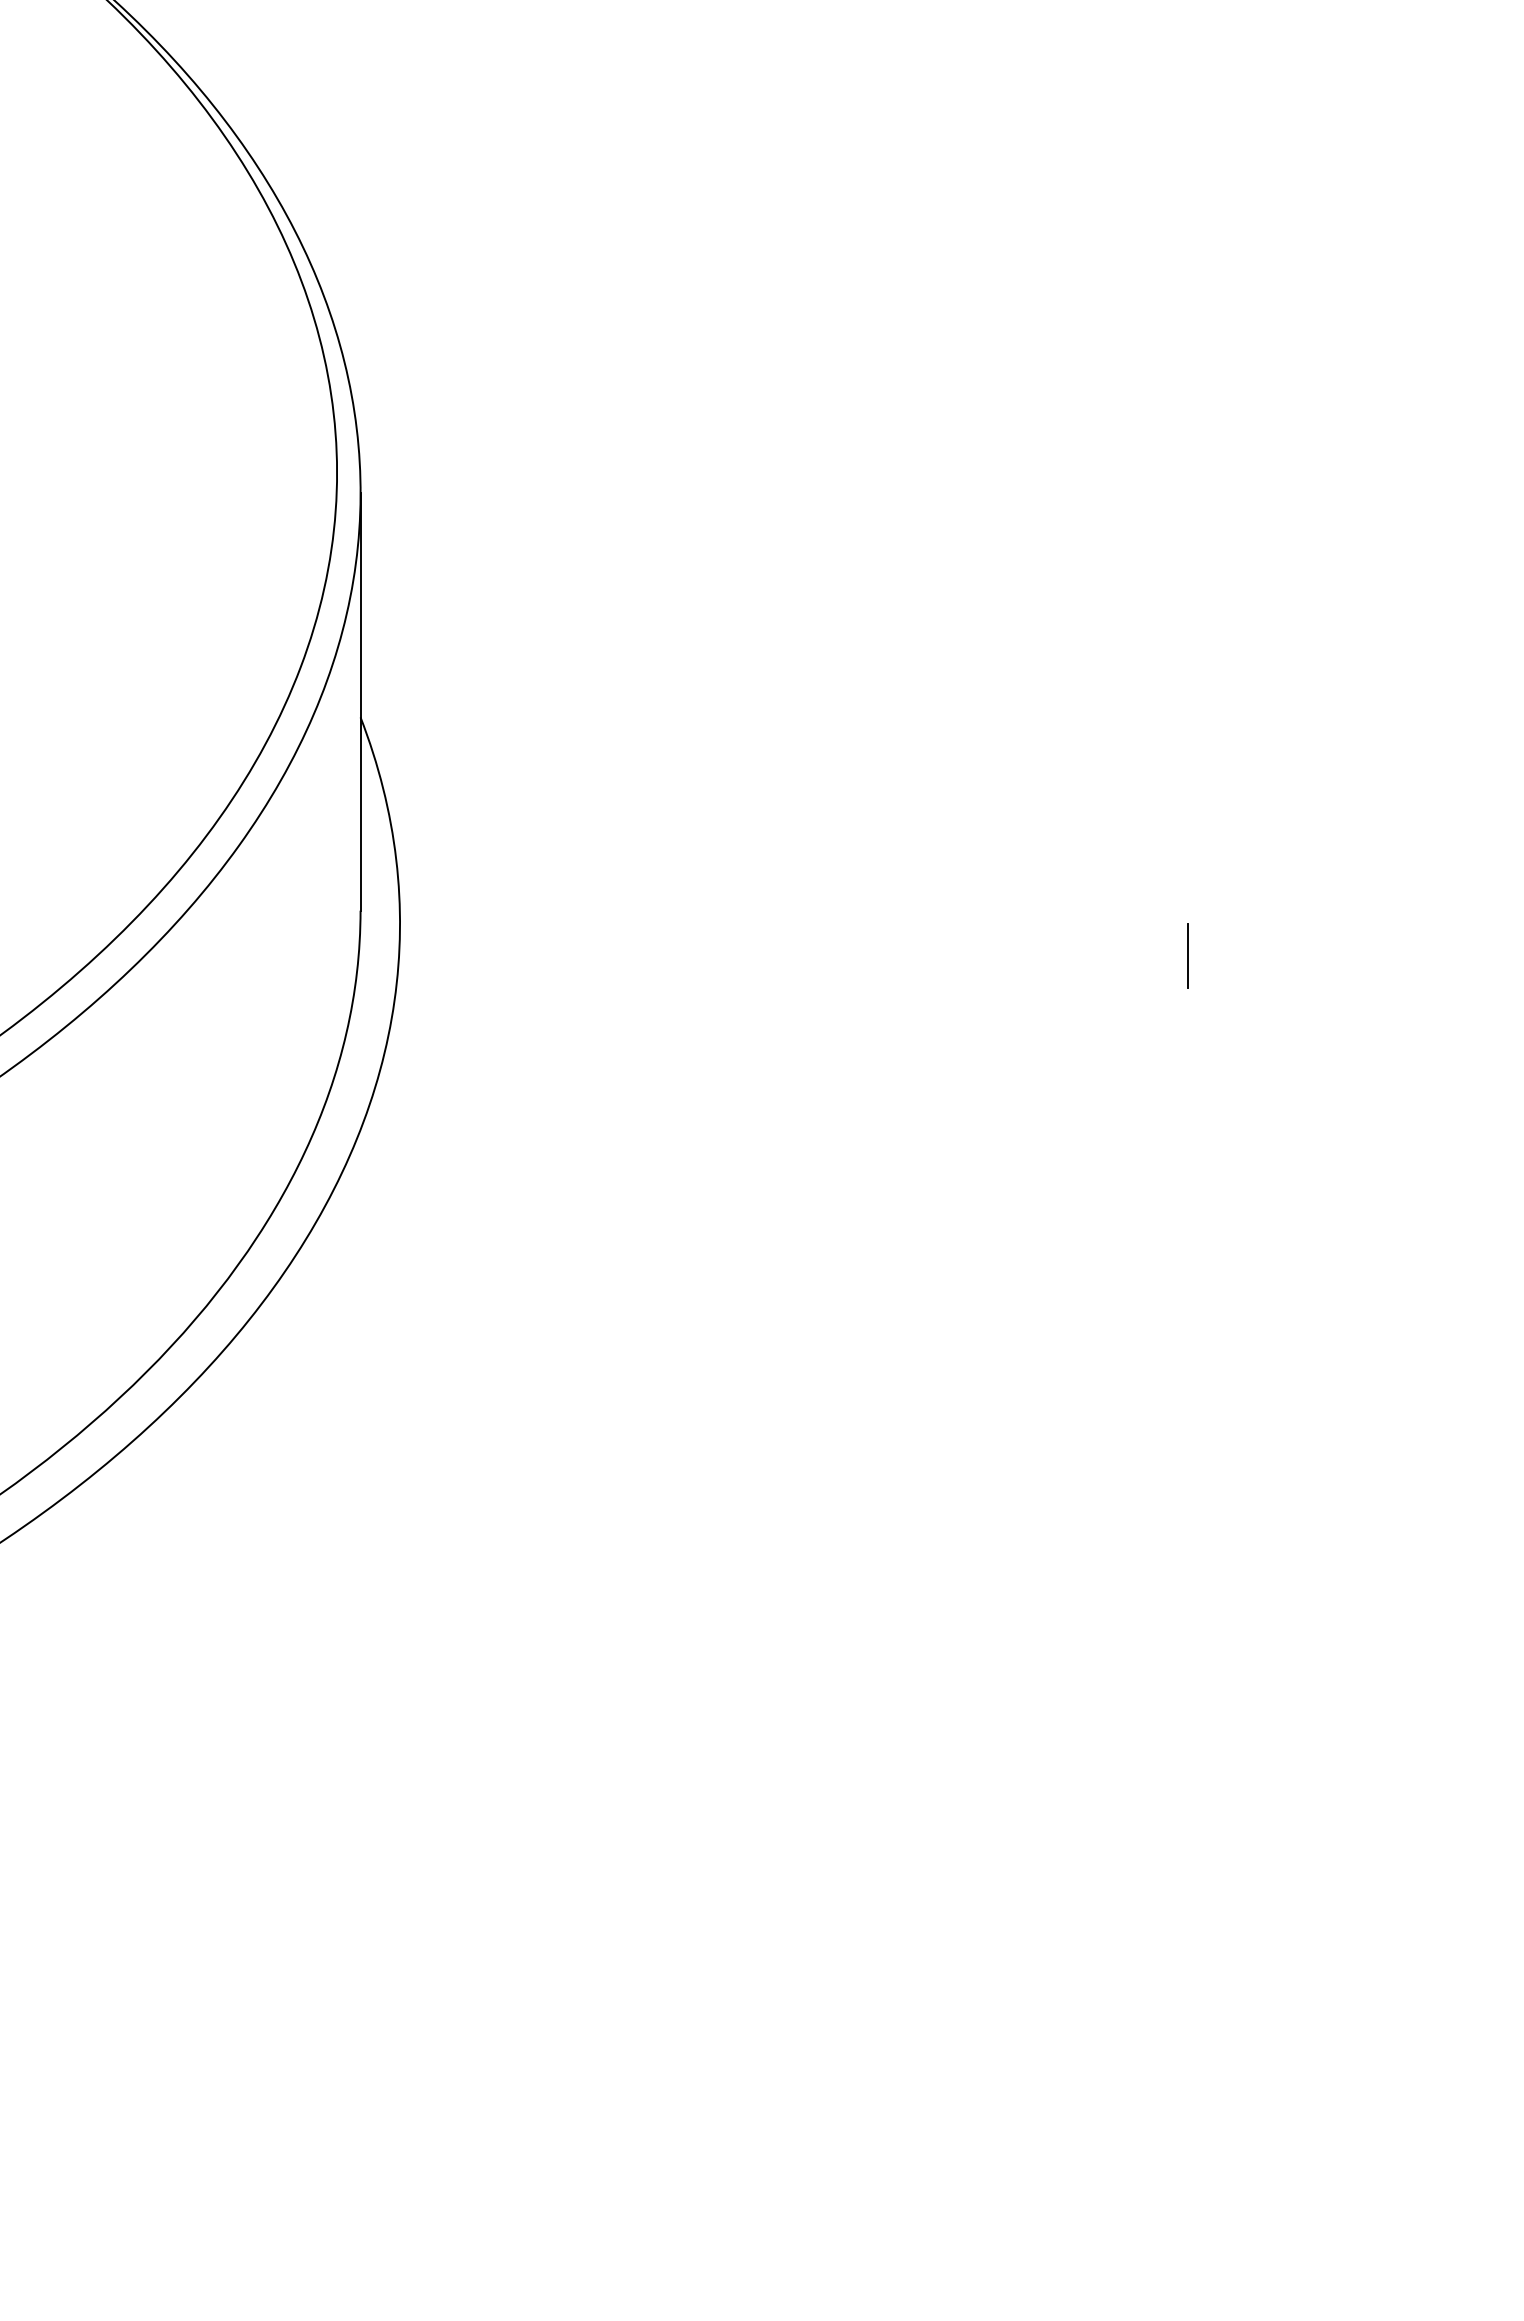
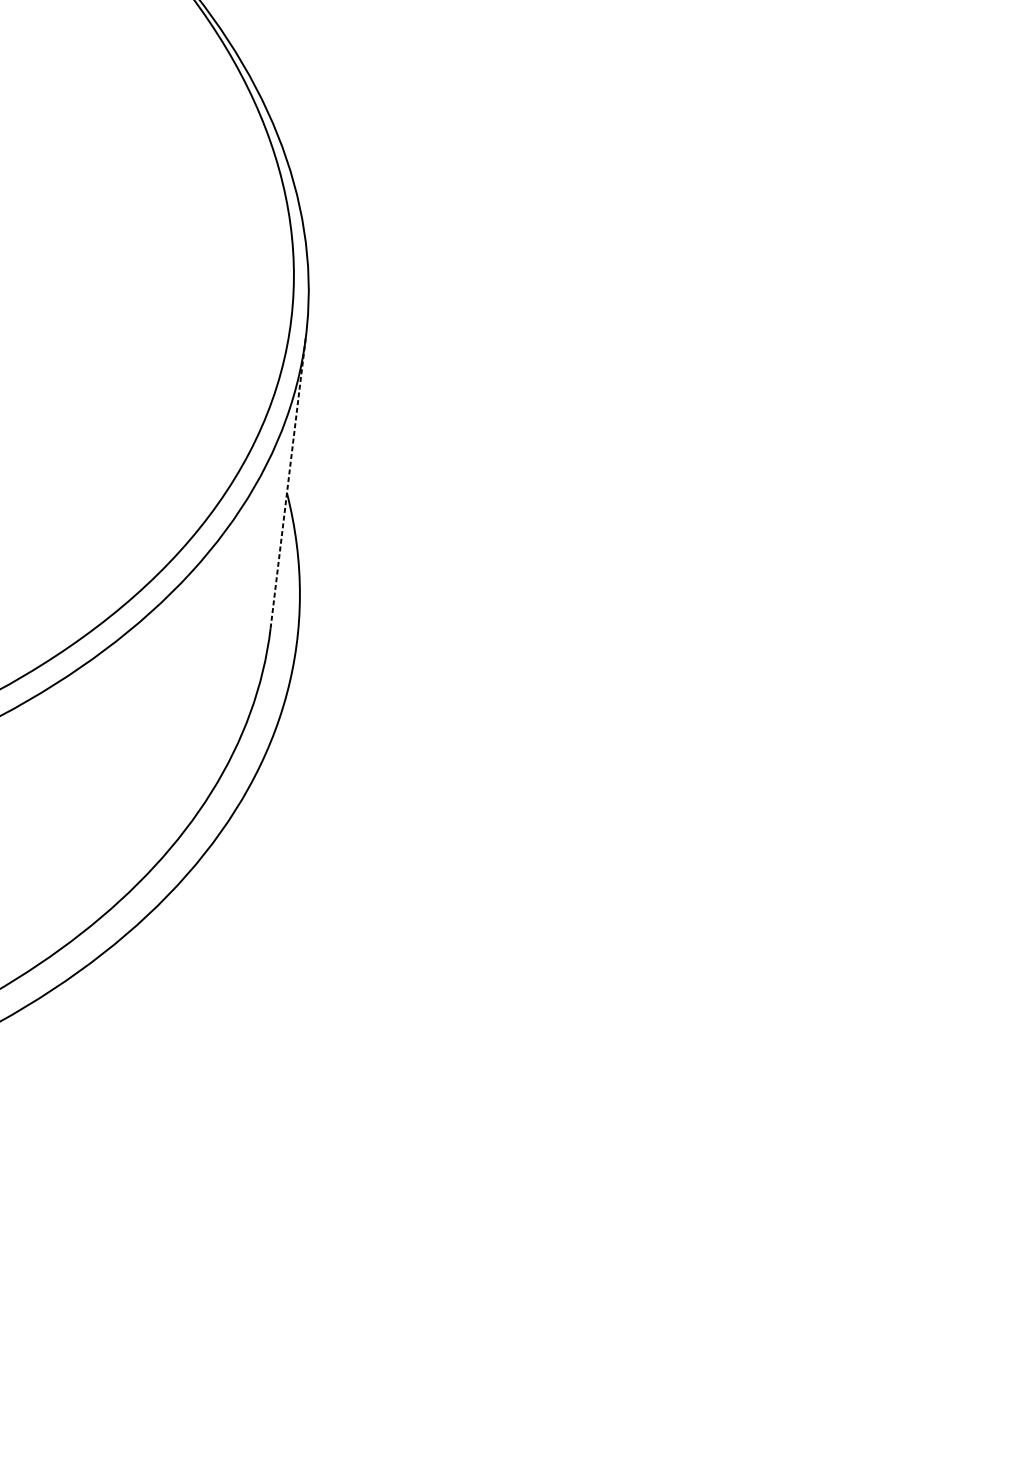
line: (360, 701) -> (288, 481), solid -> dashed
line: (1187, 955) -> (845, 729), removed

